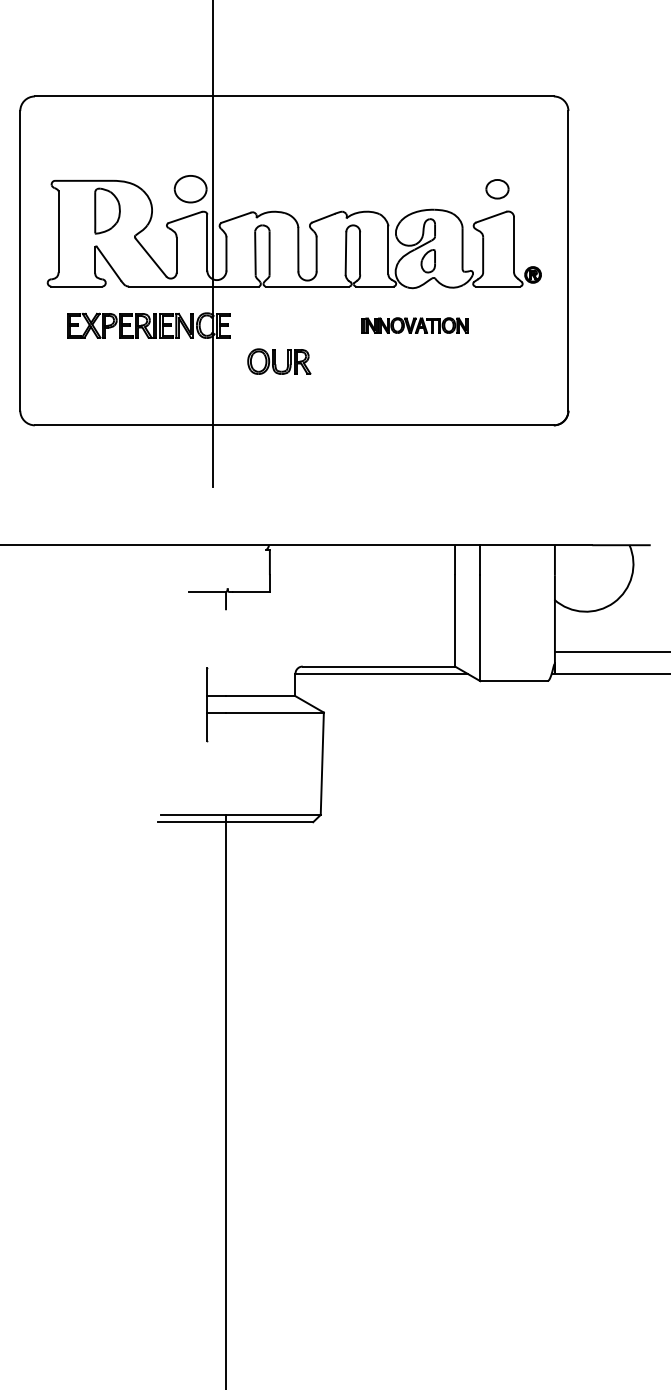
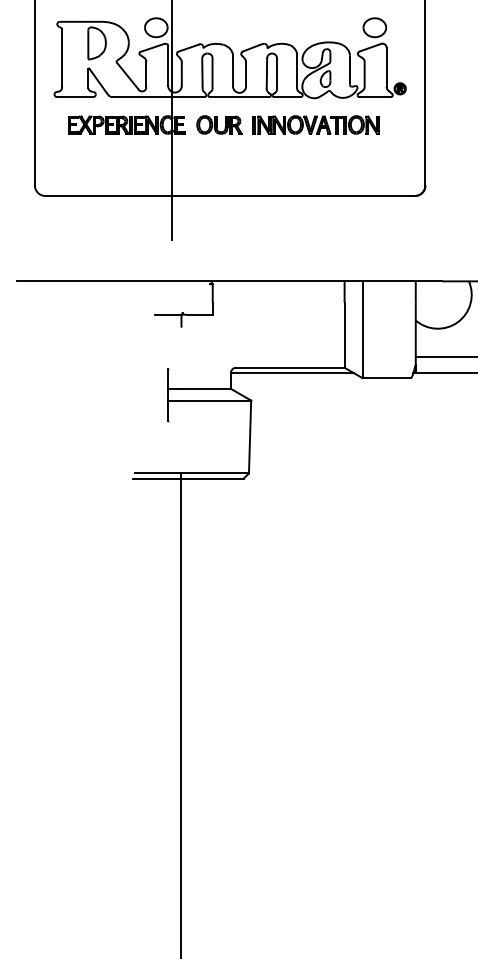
part: (497, 189) -> (374, 27), size x1.43
part: (414, 325) -> (315, 124), size x1.67
part: (279, 361) -> (219, 124), moved

